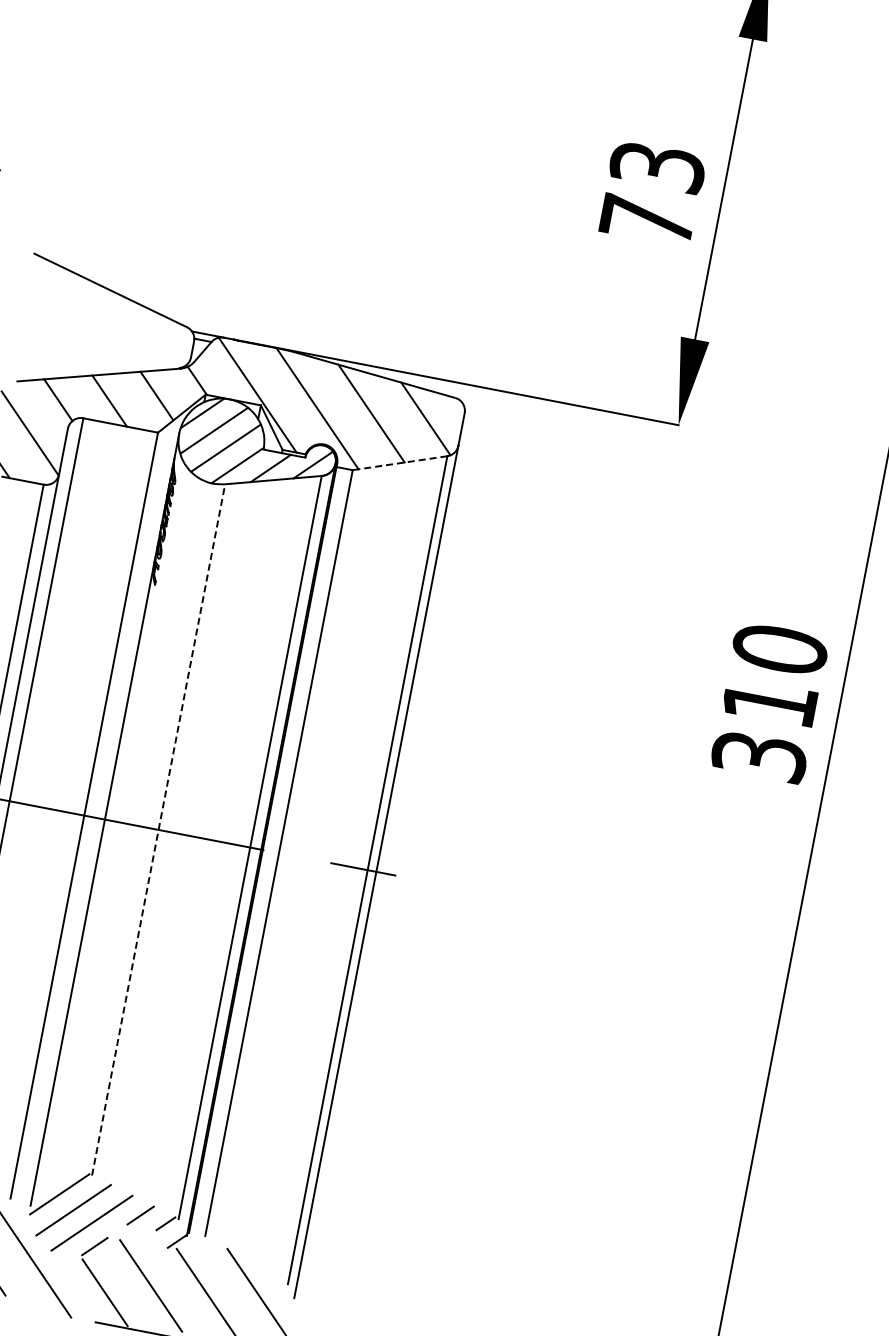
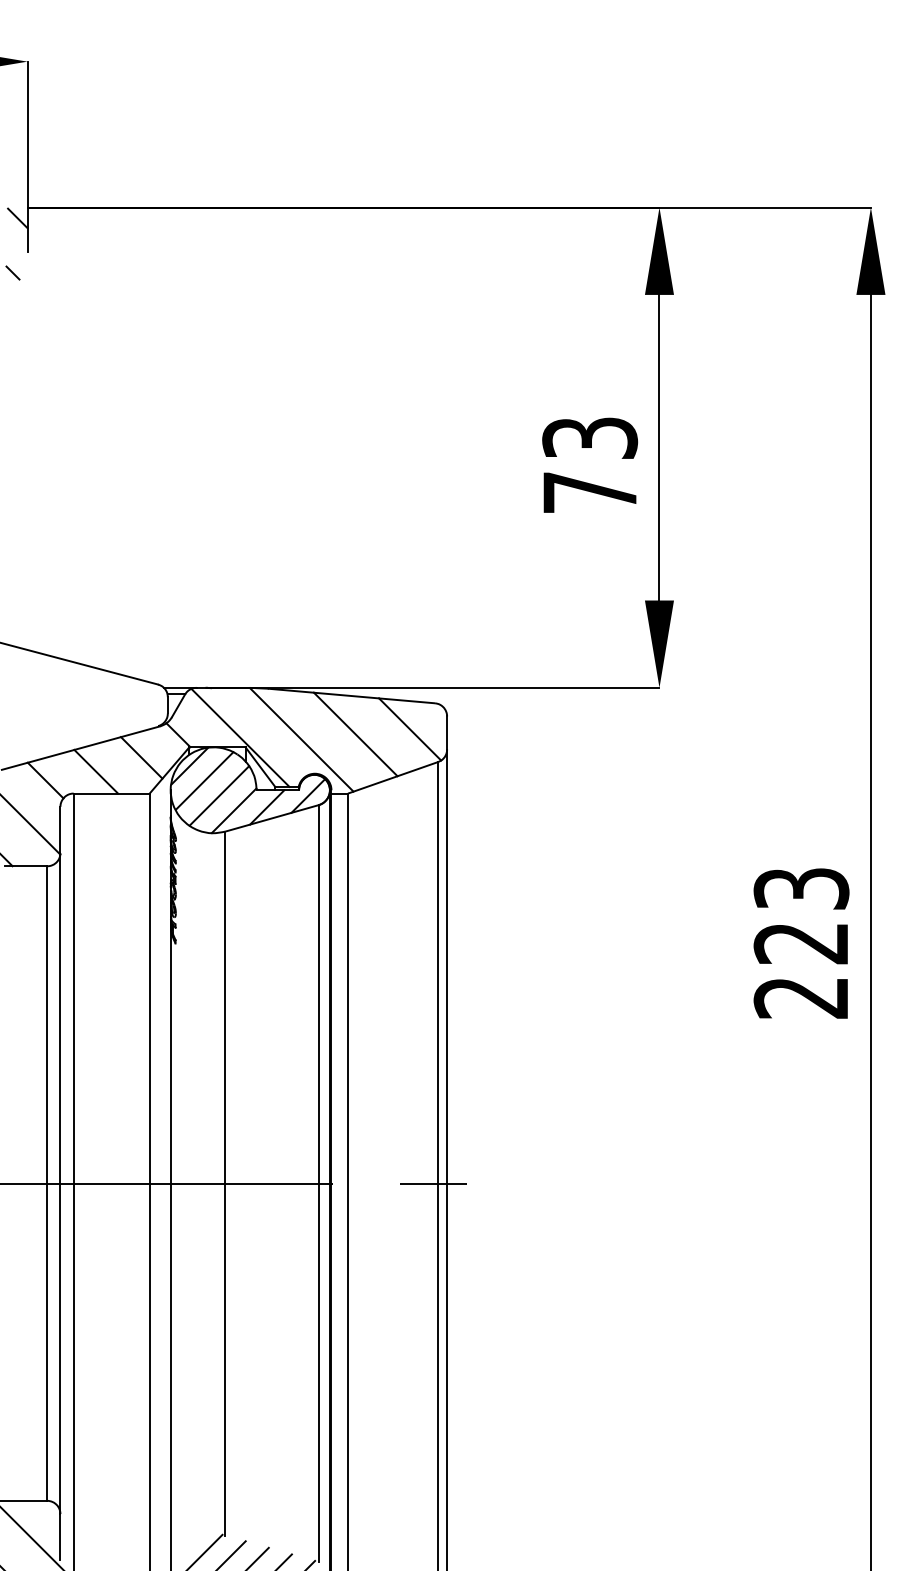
line: (399, 463) -> (392, 778), dashed -> solid
text: (769, 702) -> (801, 942), 310 -> 223
line: (158, 829) -> (225, 1183), dashed -> solid

